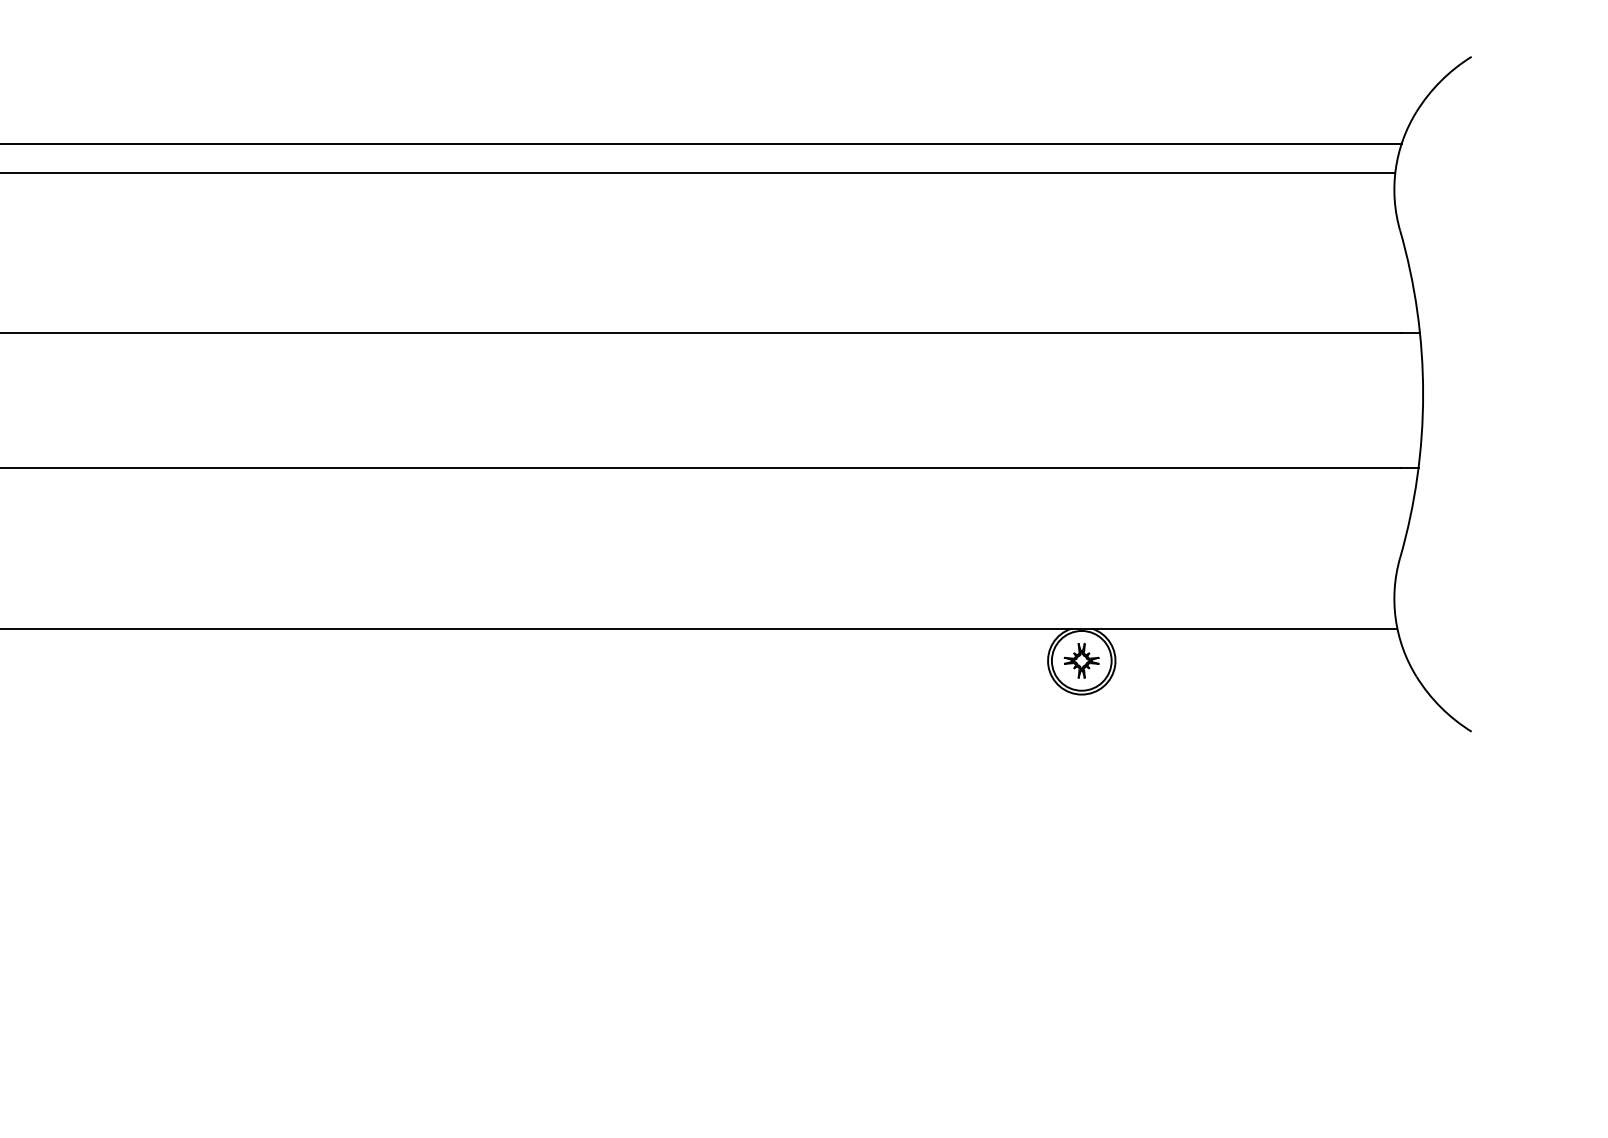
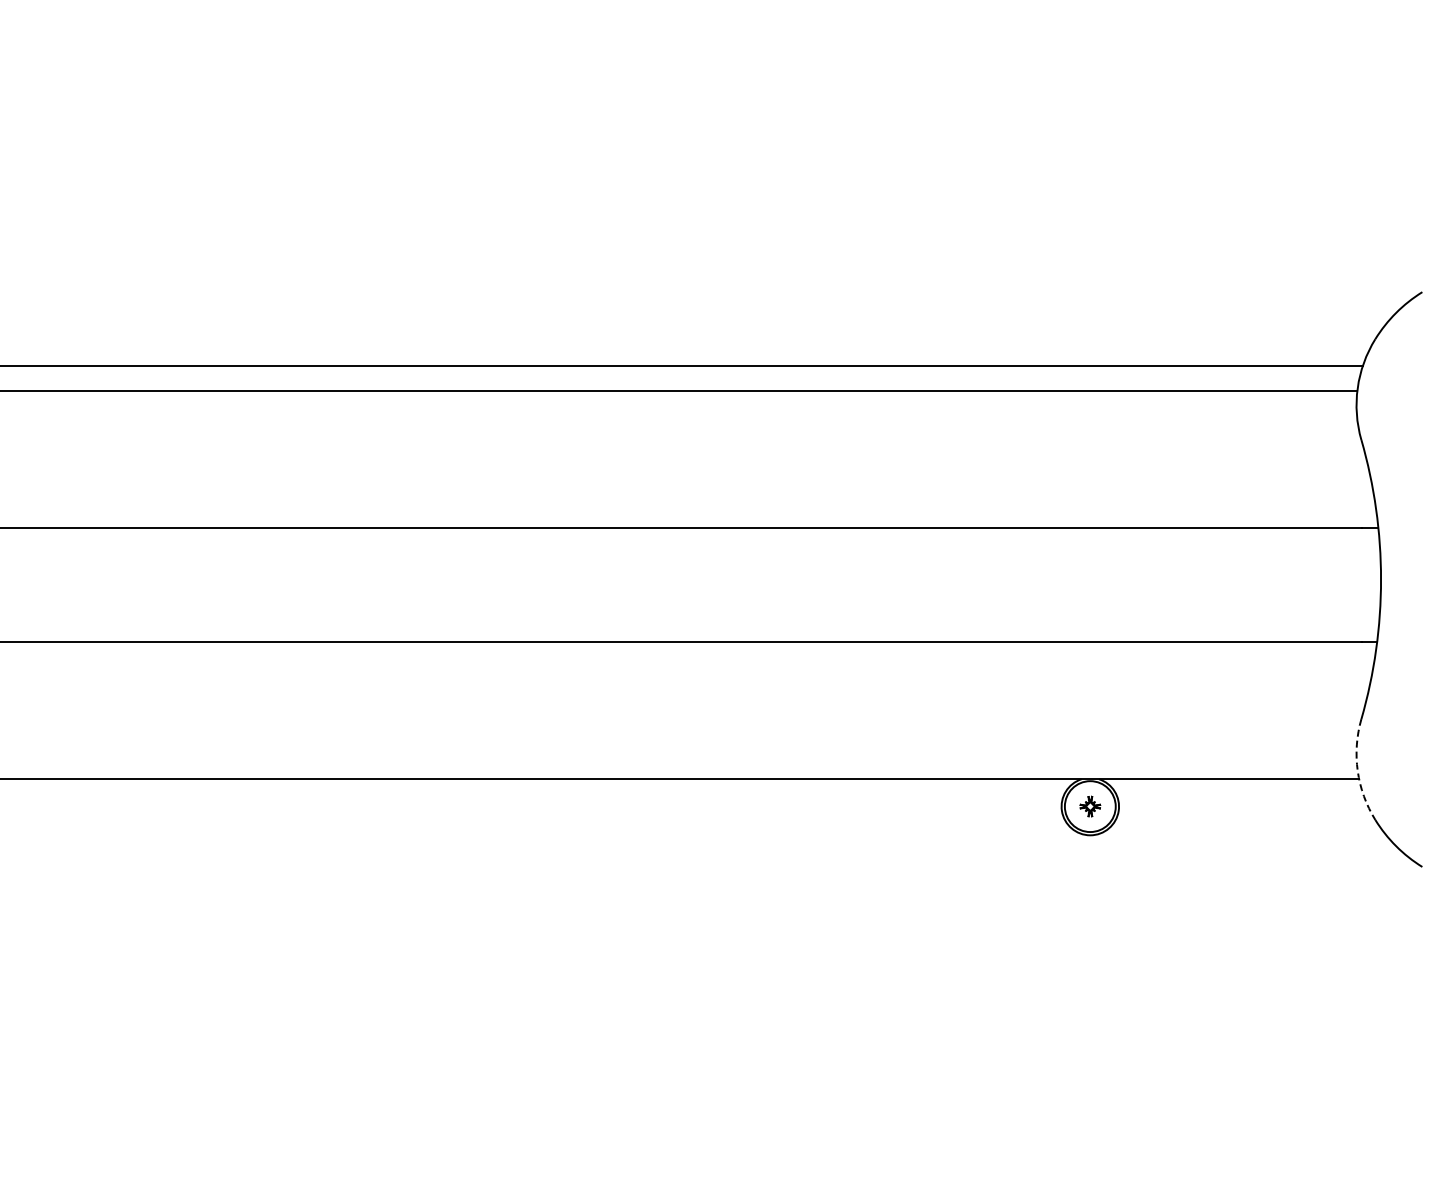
arc: (1395, 619) -> (1357, 771), solid -> dashed
part: (1081, 660) -> (1090, 806), size x0.7

